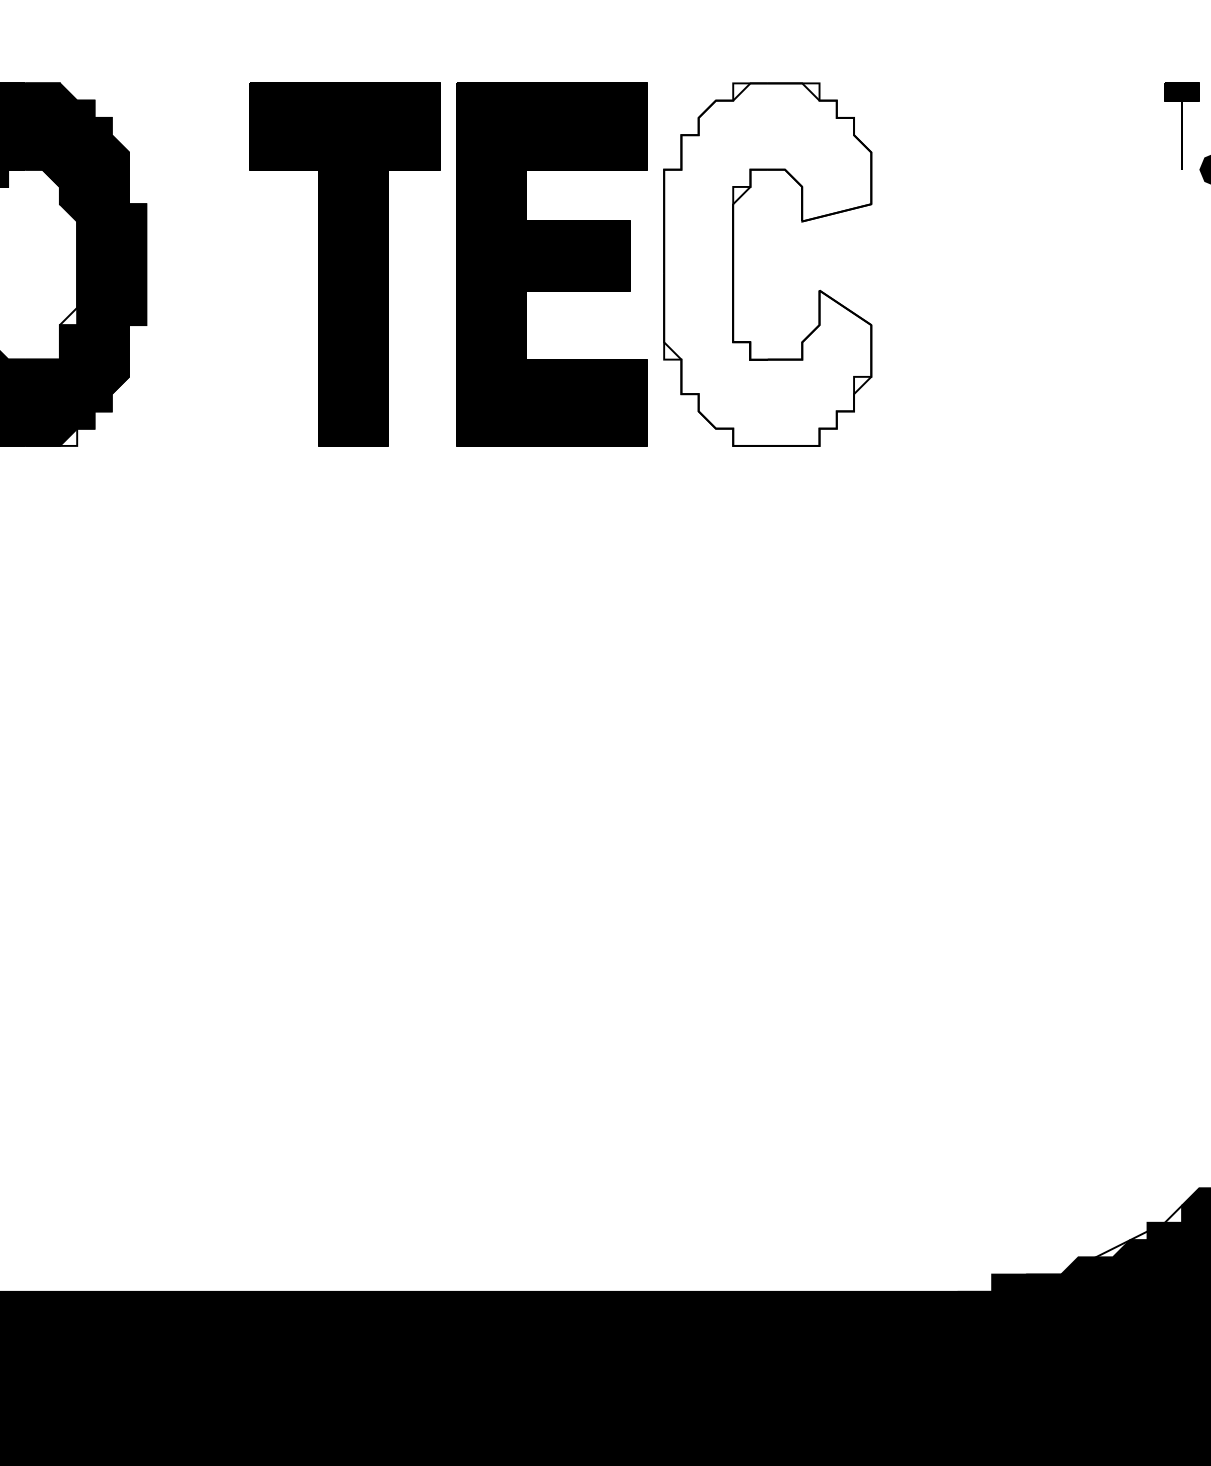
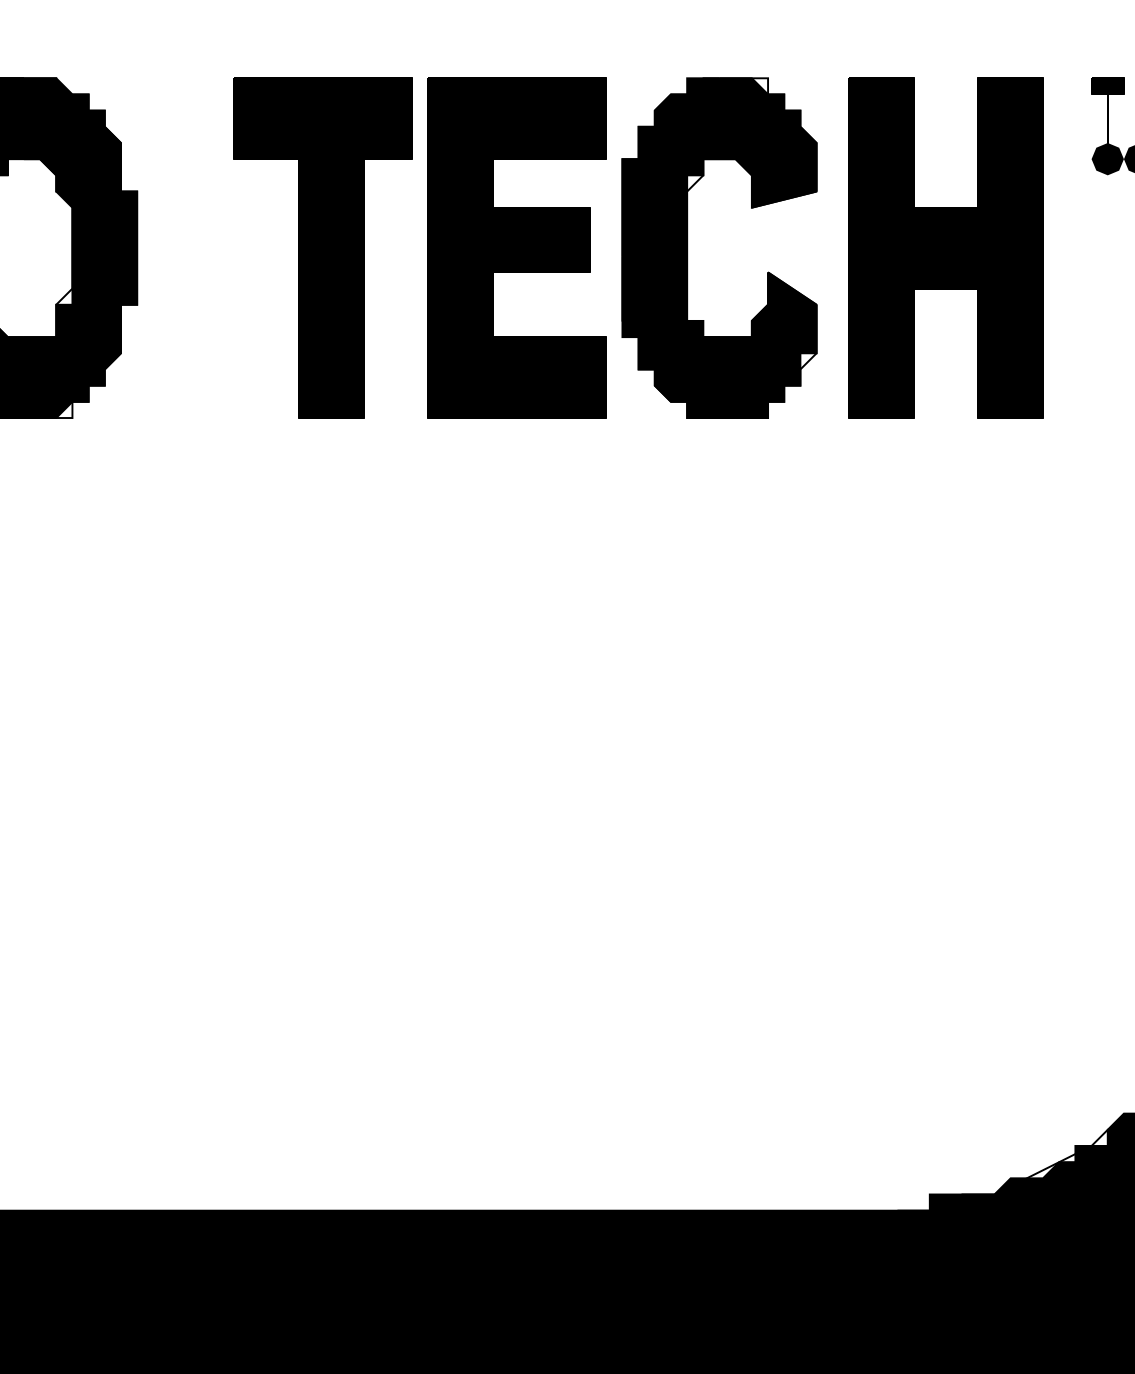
fill: (1181, 170) -> (1107, 159), added
part: (1008, 263) -> (945, 247), added
fill: (767, 265) -> (719, 248), added

